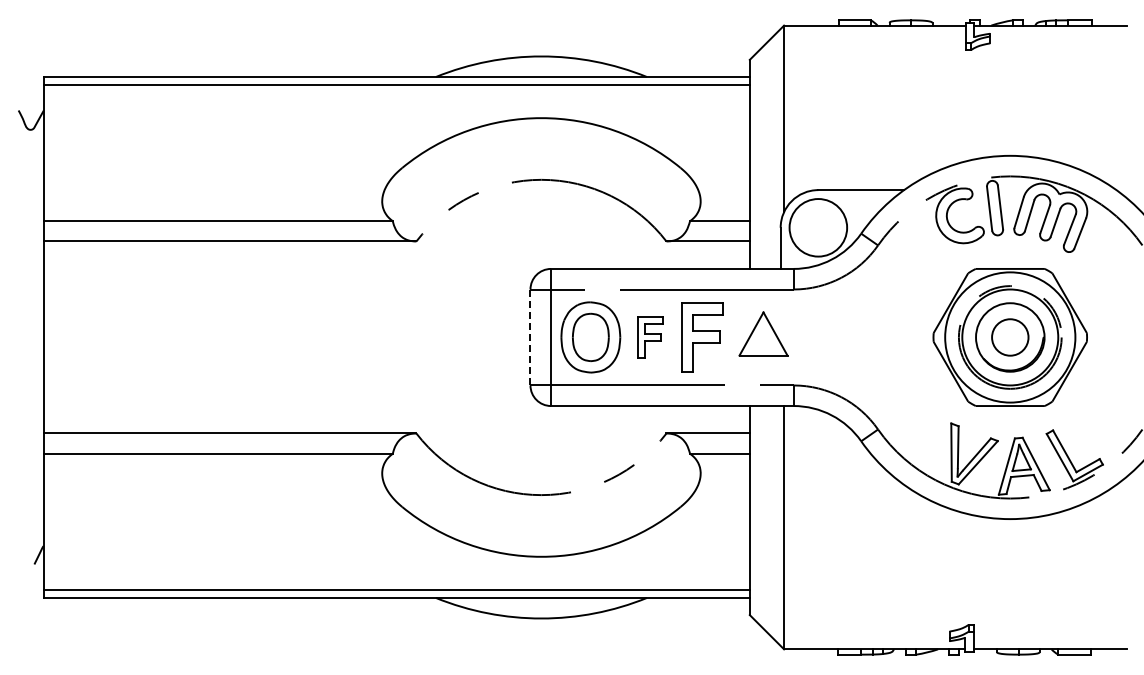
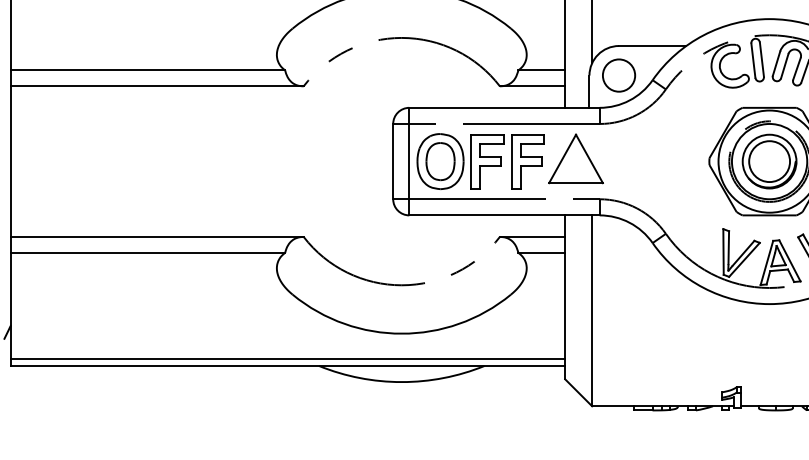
circle: (817, 227) -> (618, 75), size x0.71
part: (763, 333) -> (575, 158), size x1.43
line: (530, 337) -> (393, 161), dashed -> solid
part: (650, 337) -> (487, 161), size x1.67
circle: (1010, 337) -> (769, 161), size x1.43

